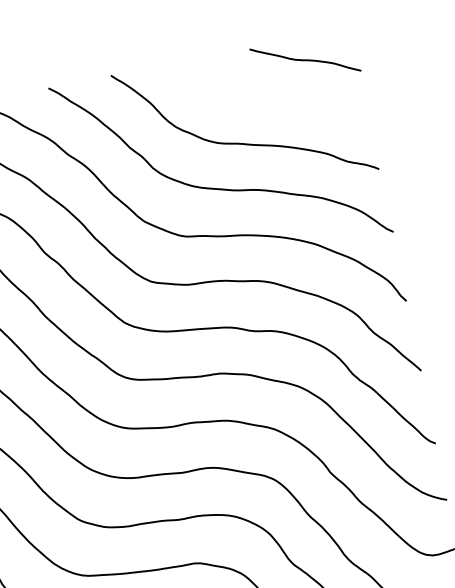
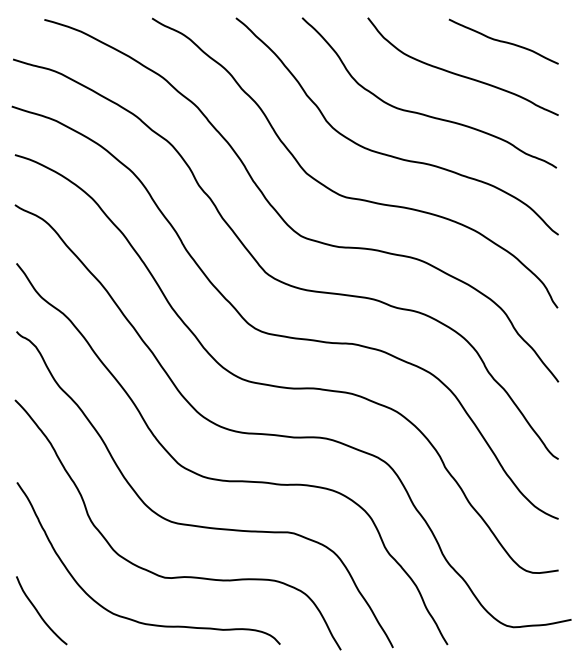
curve: (270, 99) -> (460, 74), added

